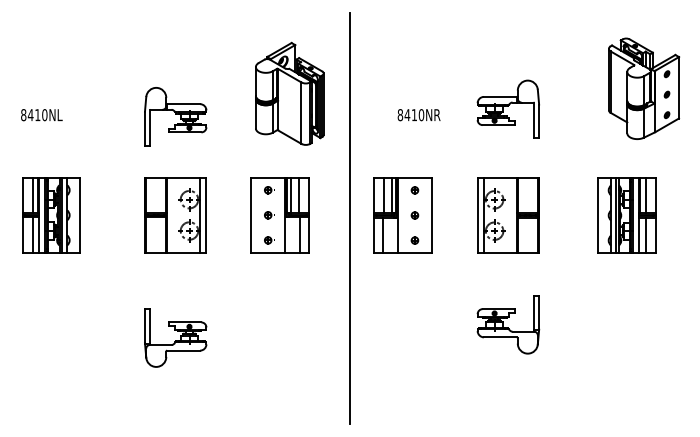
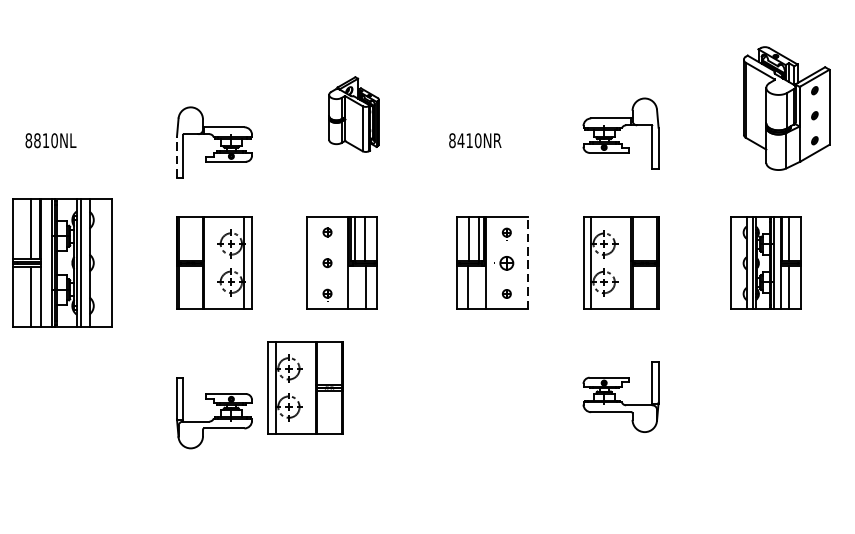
part: (289, 93) -> (353, 114), size x0.6
text: (30, 115) -> (37, 141), 8410NL -> 8810NL
text: (418, 115) -> (474, 141), moved
line: (144, 128) -> (176, 157), solid -> dashed
part: (51, 215) -> (62, 263), size x1.4
part: (414, 215) -> (506, 263), size x1.6
line: (431, 215) -> (527, 263), solid -> dashed
line: (349, 218) -> (426, 267), removed
part: (250, 317) -> (305, 387), added

